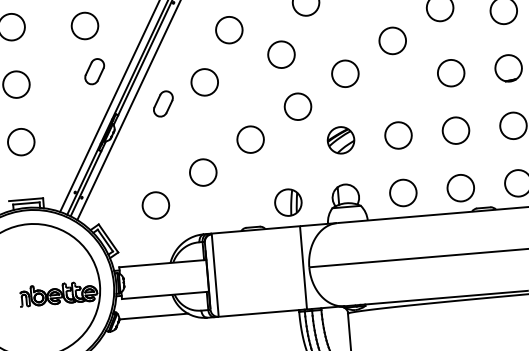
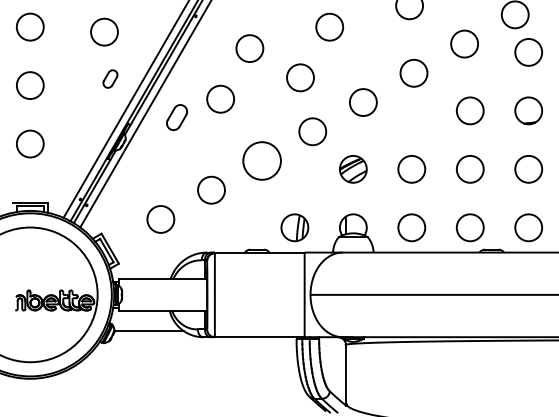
part: (94, 71) -> (110, 78), size x0.7
circle: (249, 139) -> (261, 160), size x1.4

